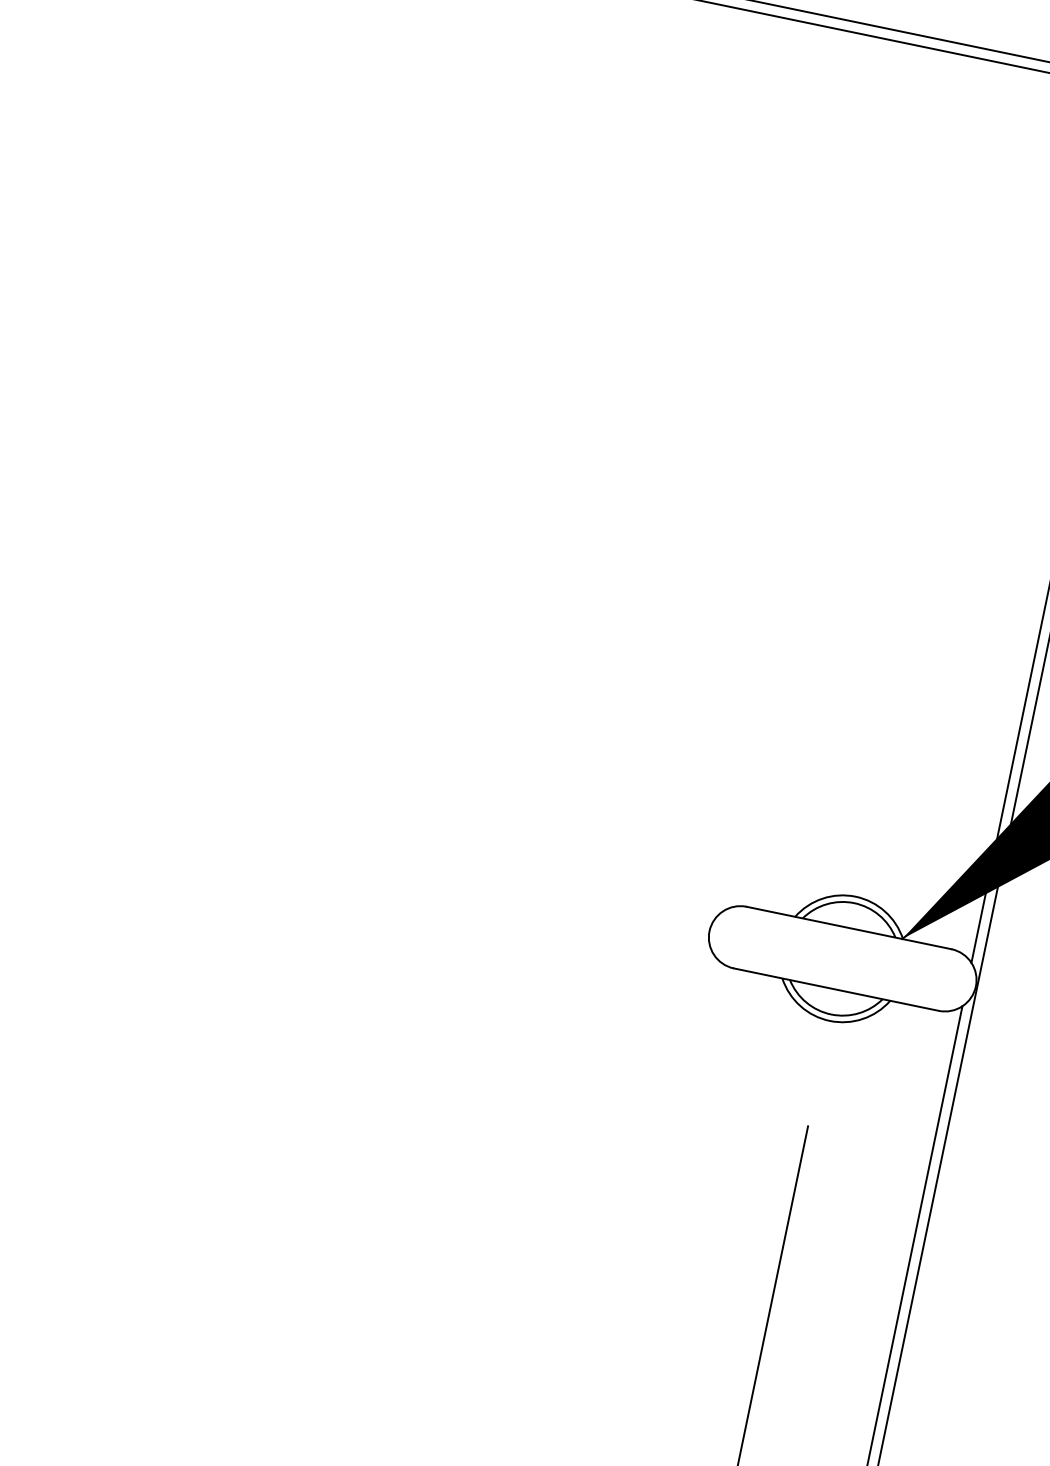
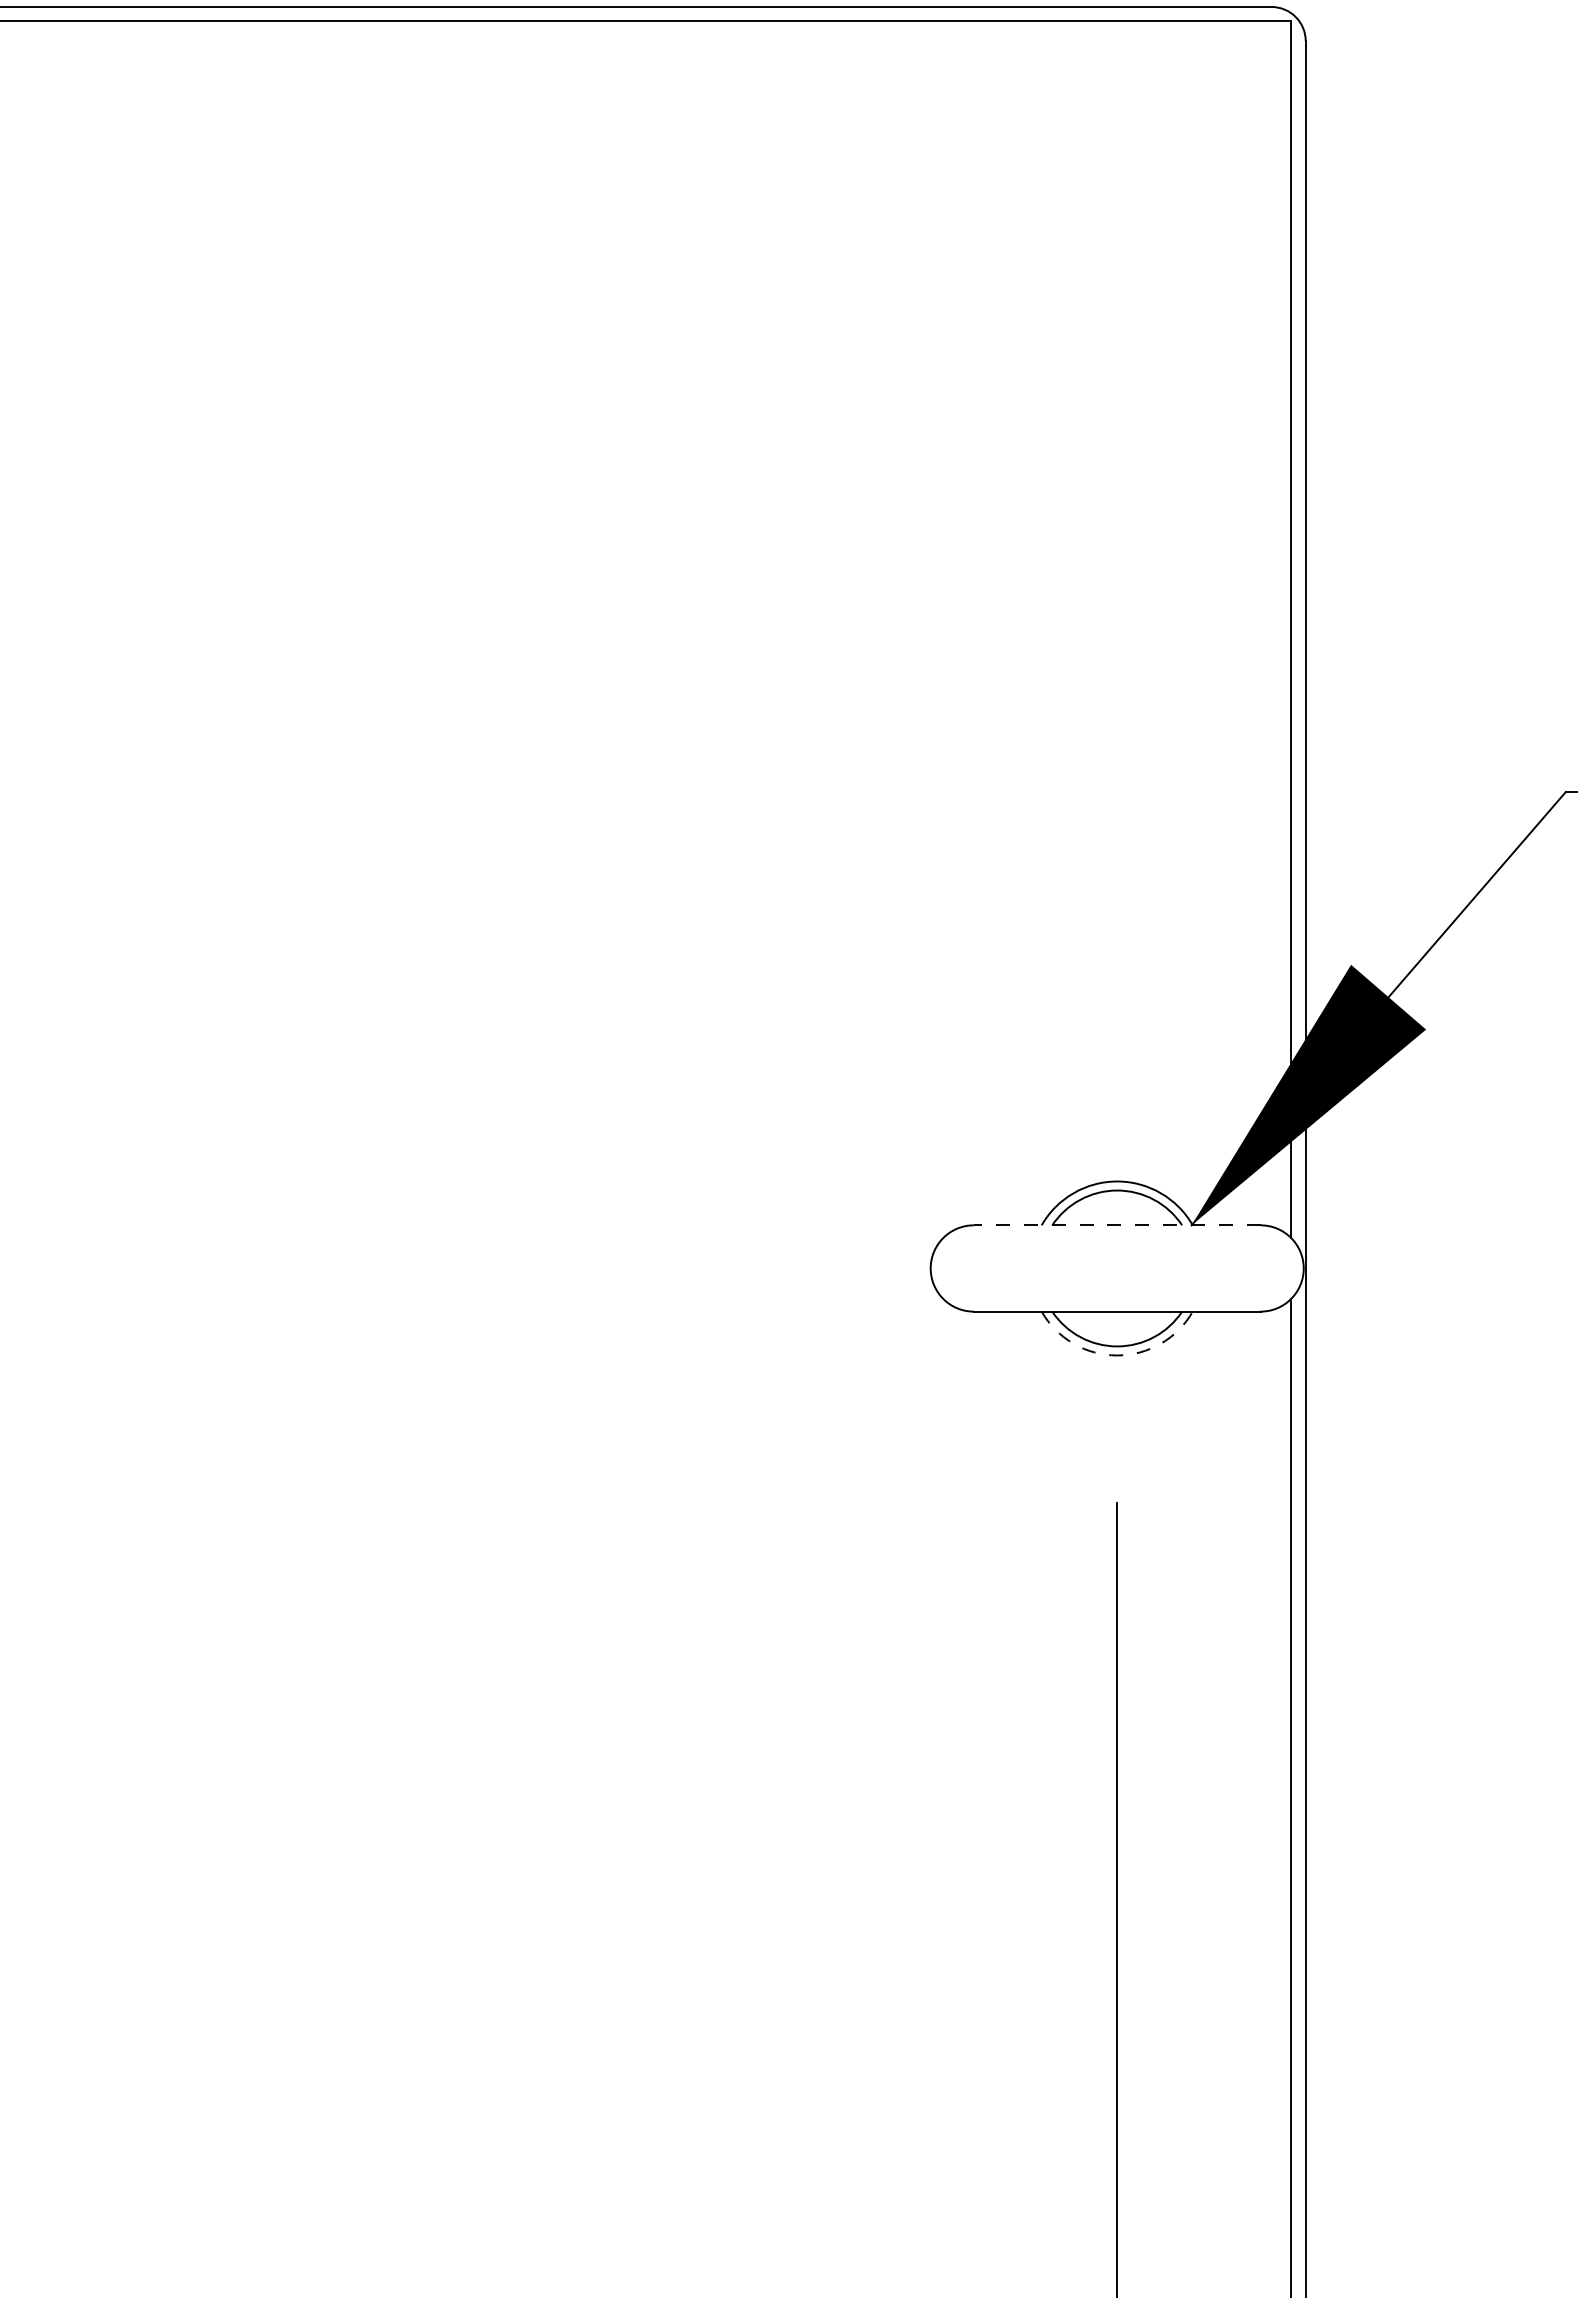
line: (848, 928) -> (1116, 1225), solid -> dashed
arc: (830, 1020) -> (1117, 1355), solid -> dashed

